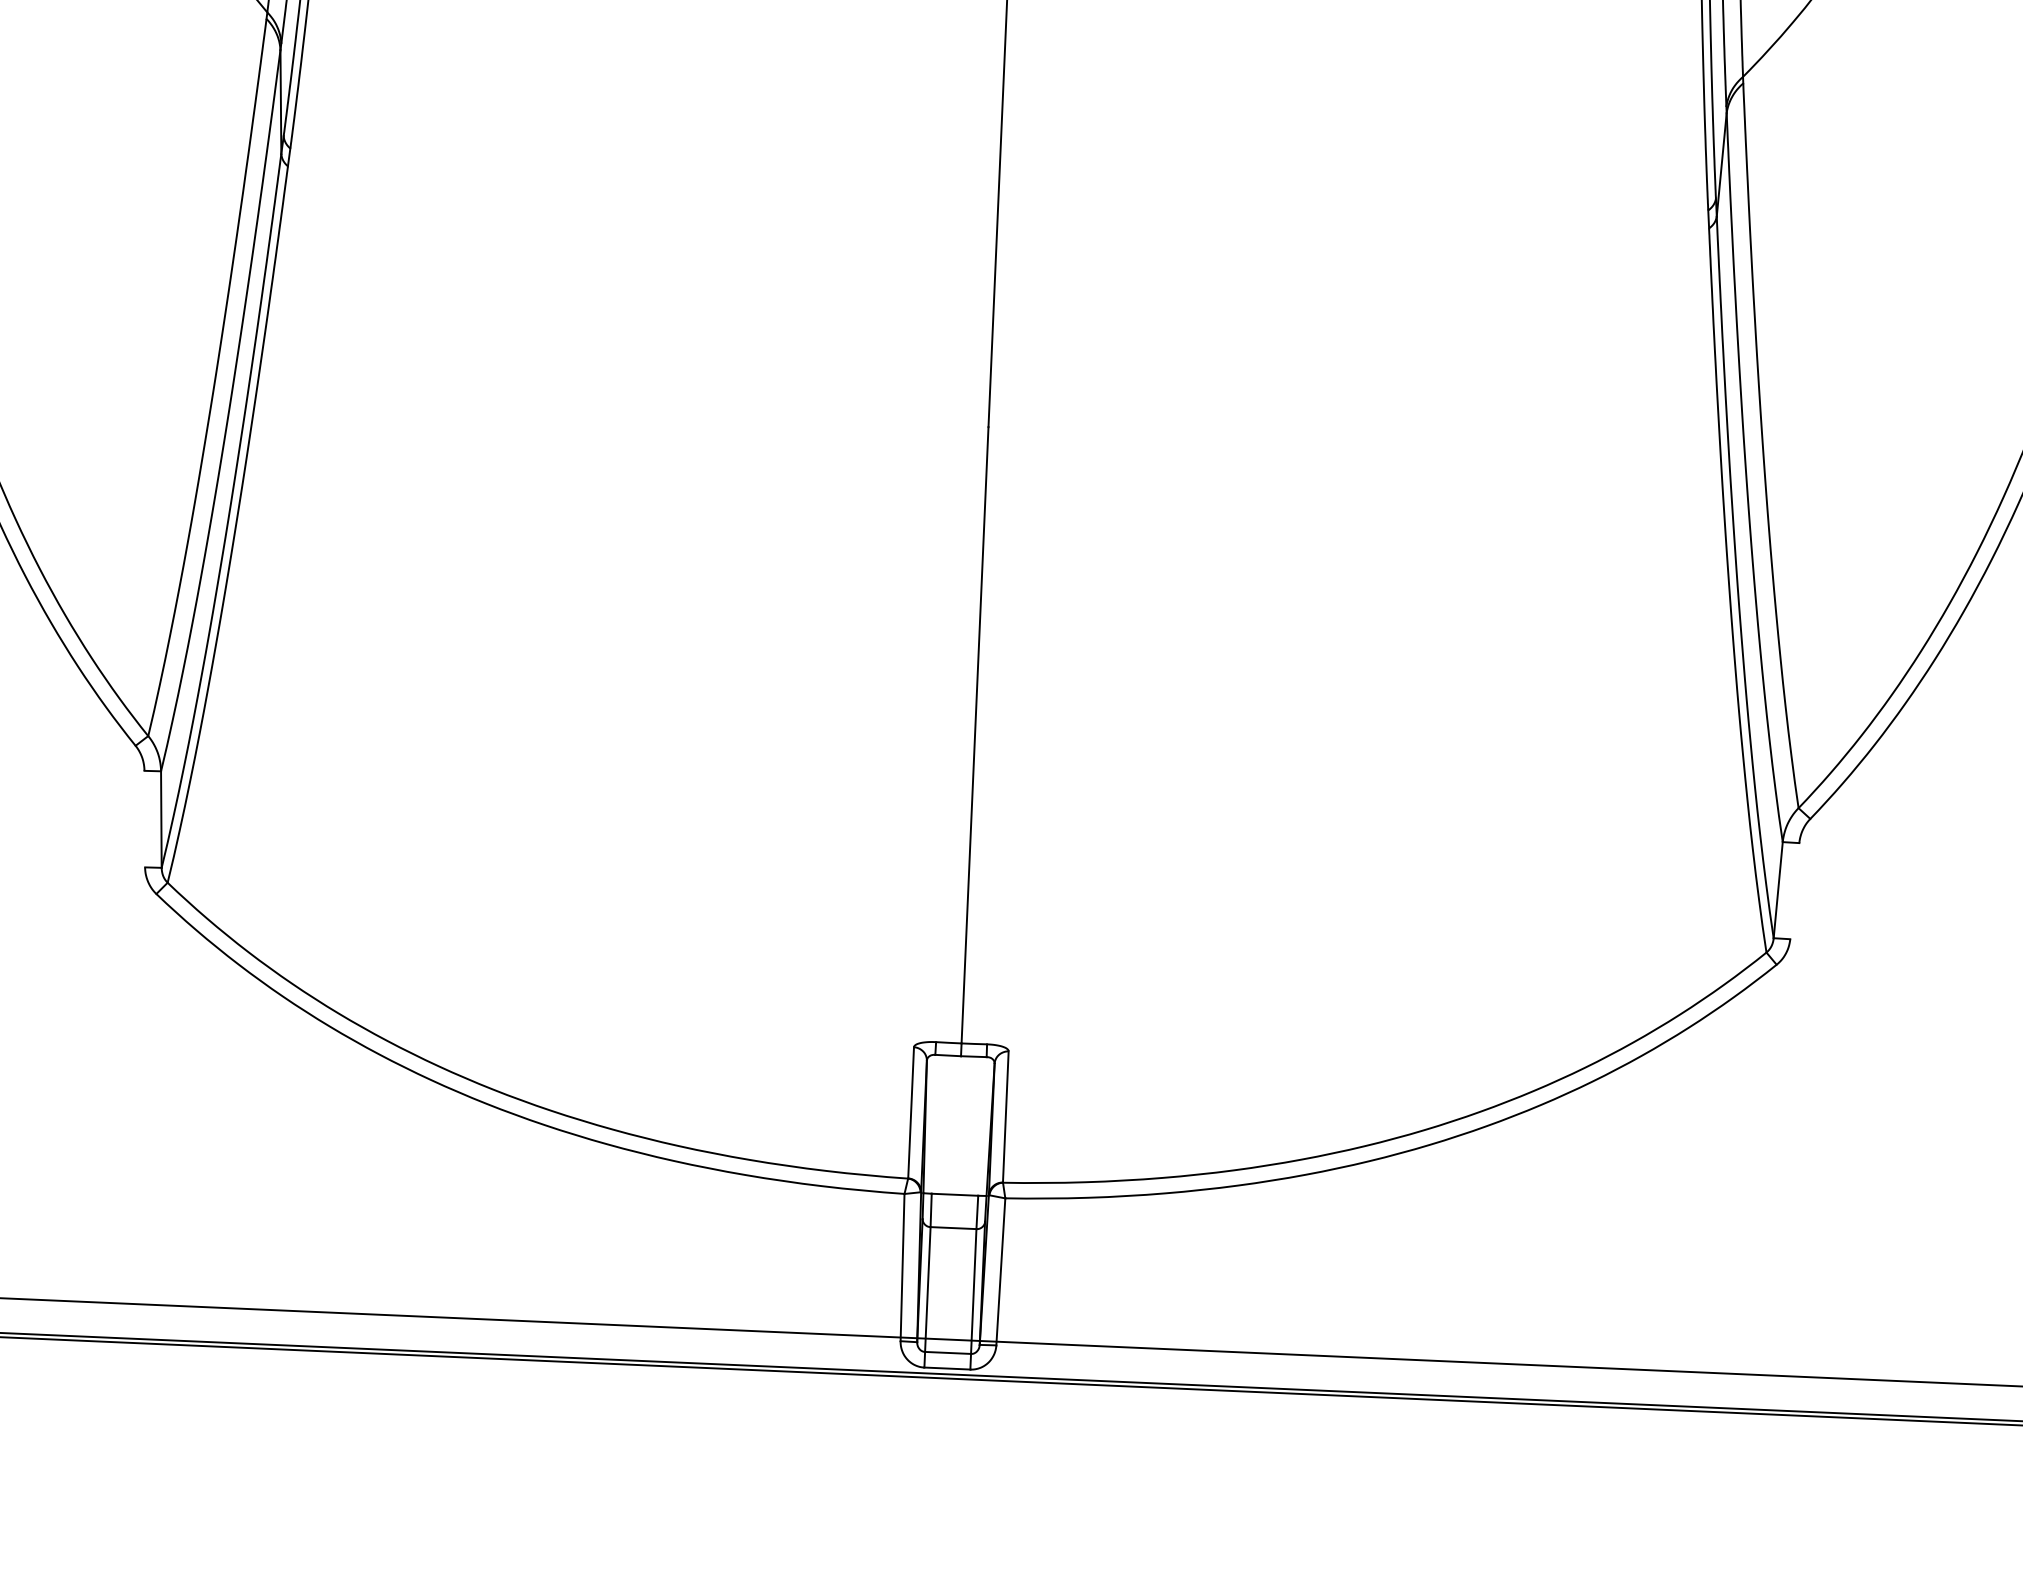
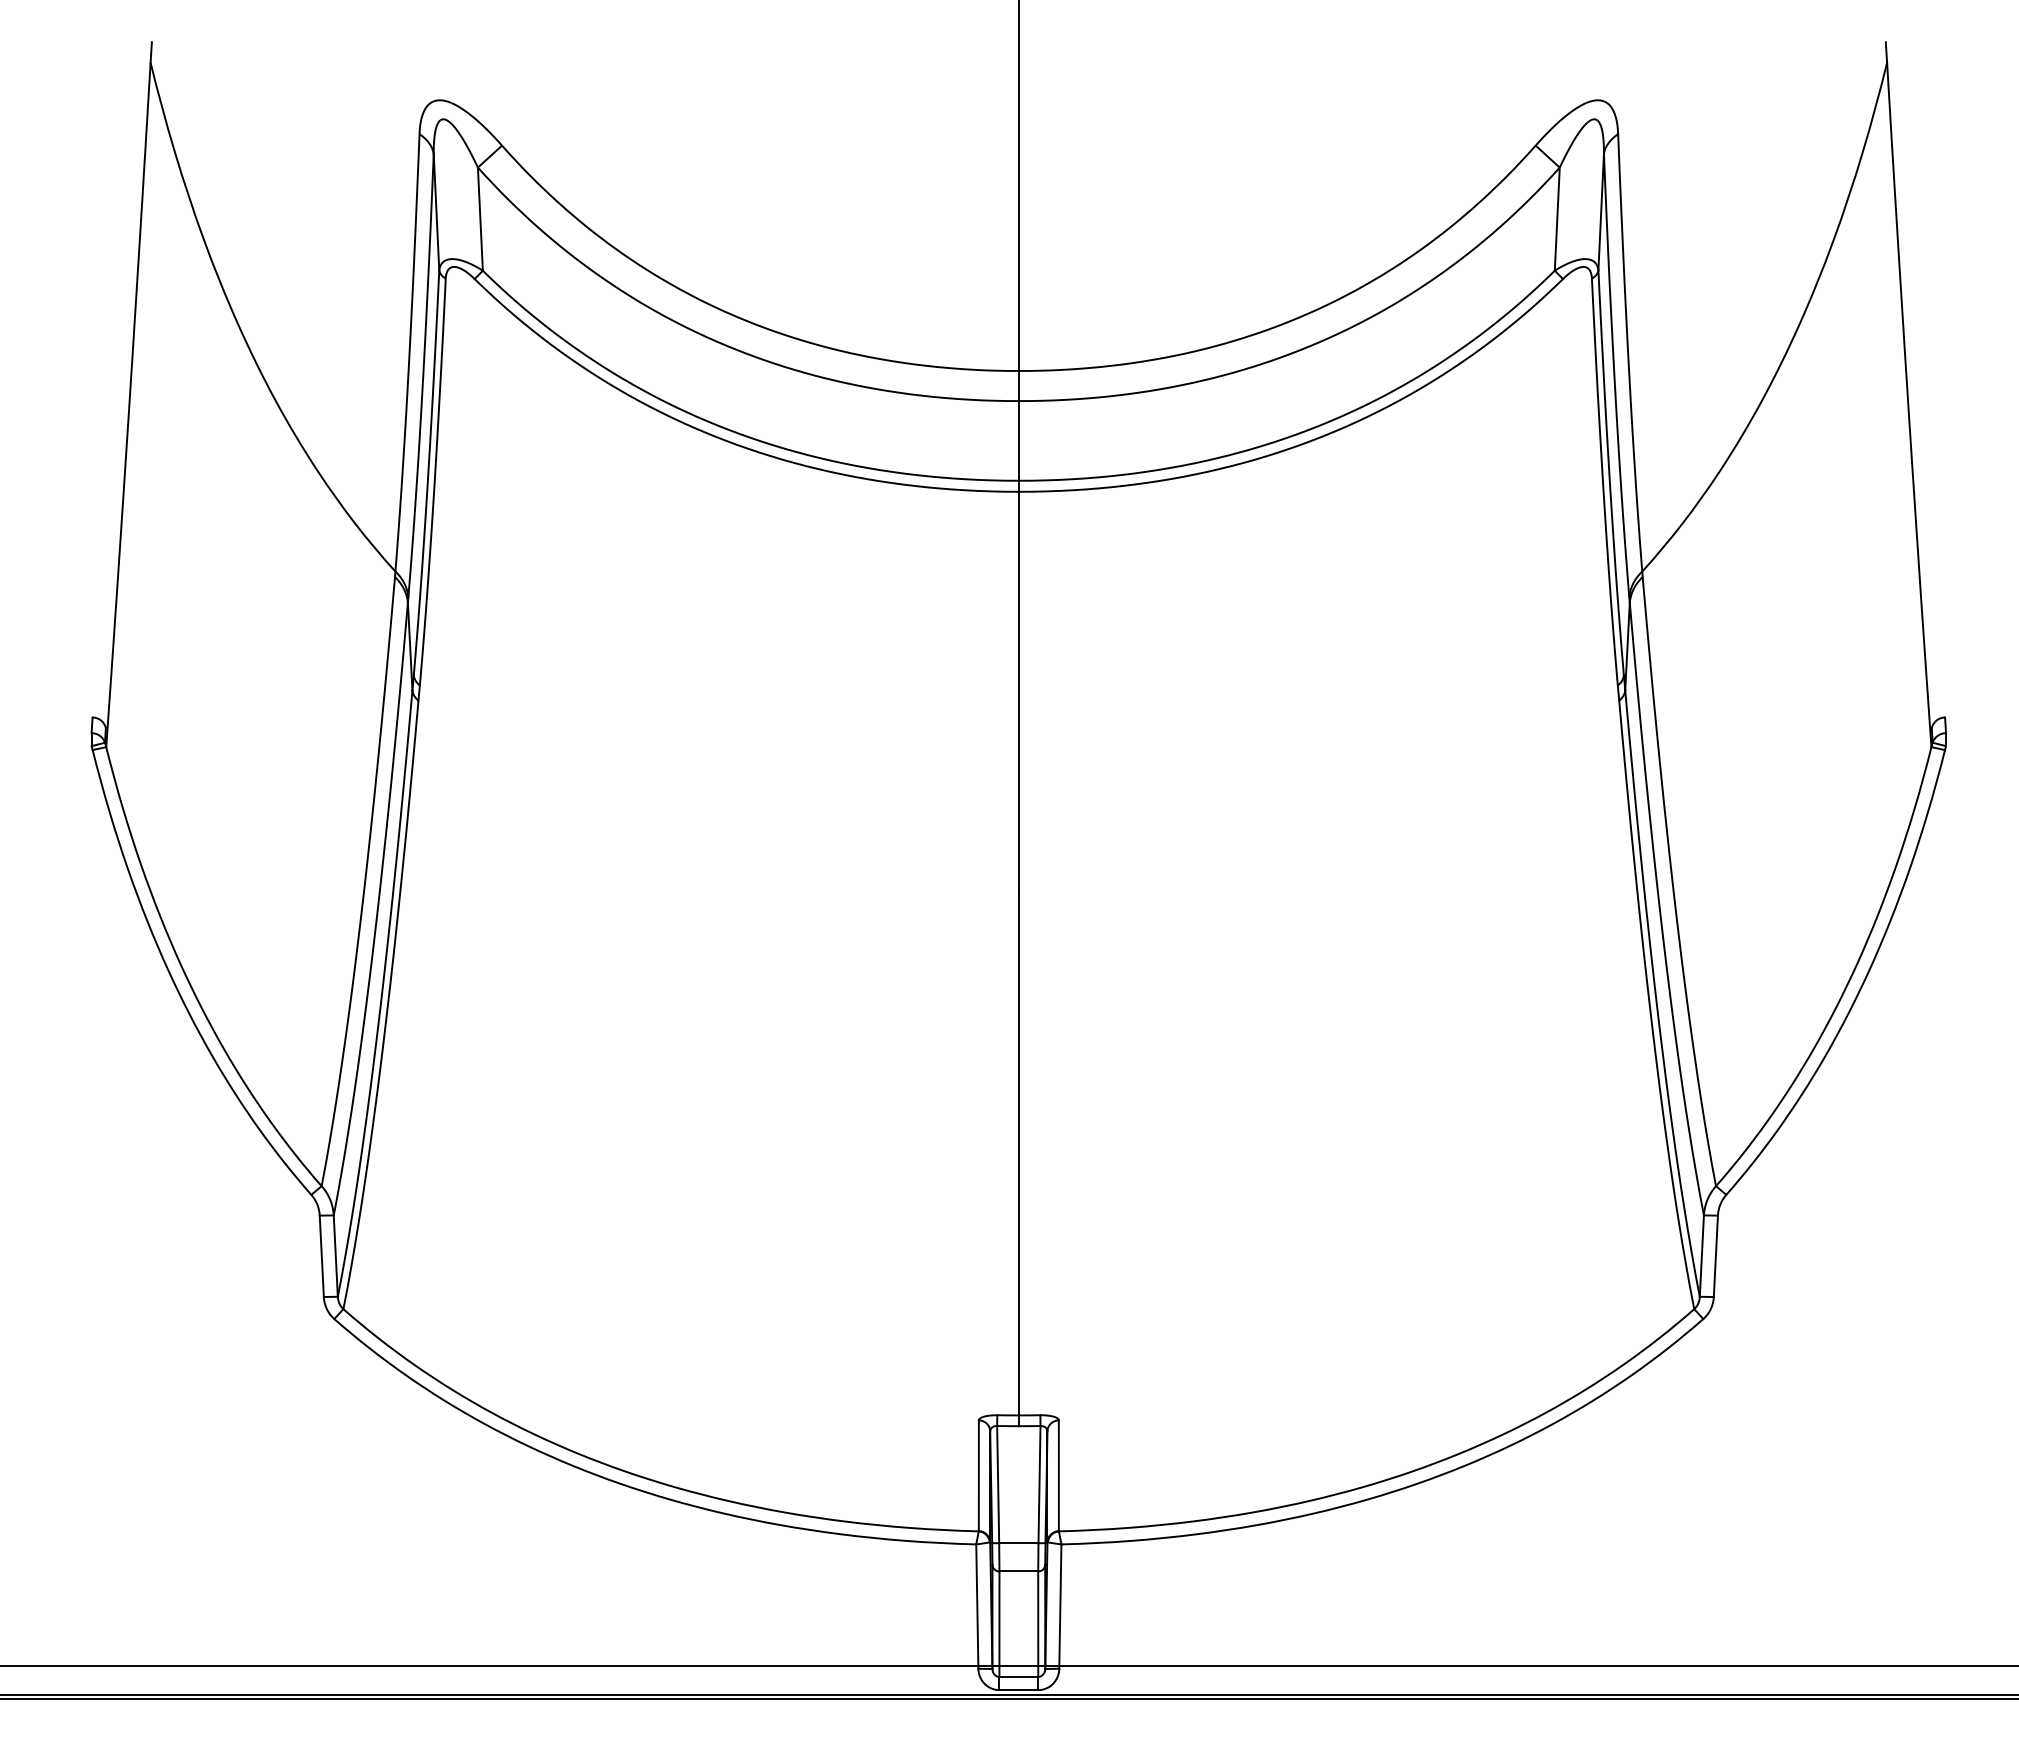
line: (144, 819) -> (321, 1256), added
line: (1794, 891) -> (1715, 1256), added
line: (933, 1124) -> (998, 1484), added
line: (982, 1126) -> (1039, 1484), added

